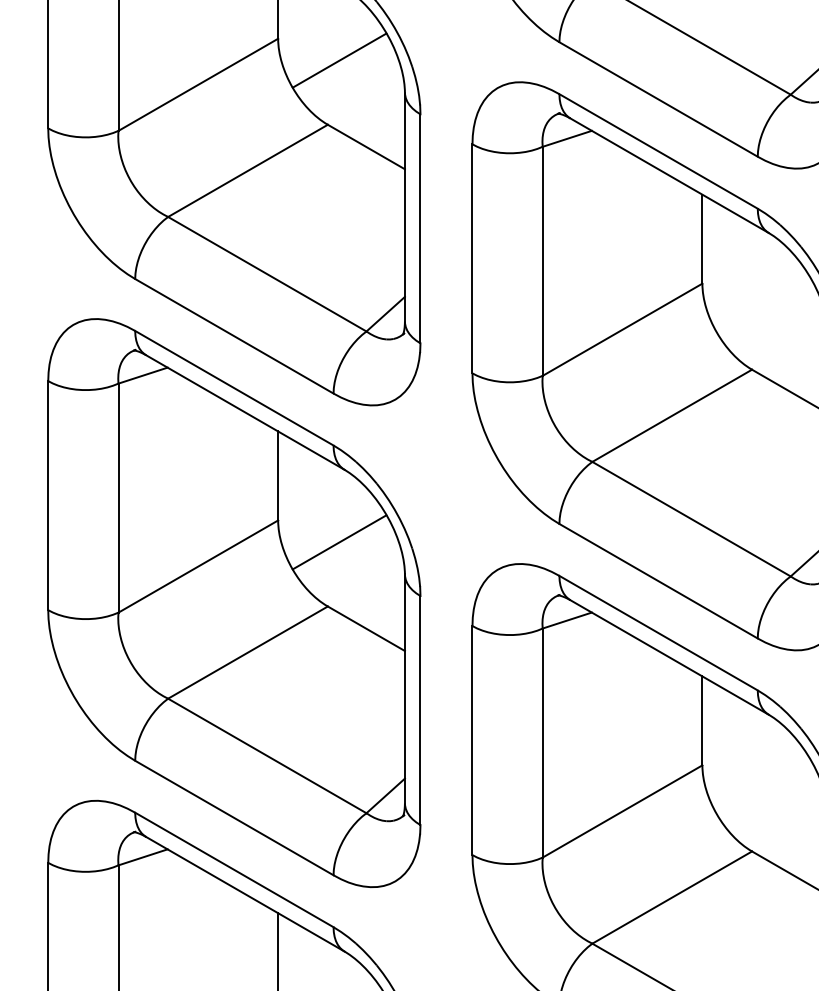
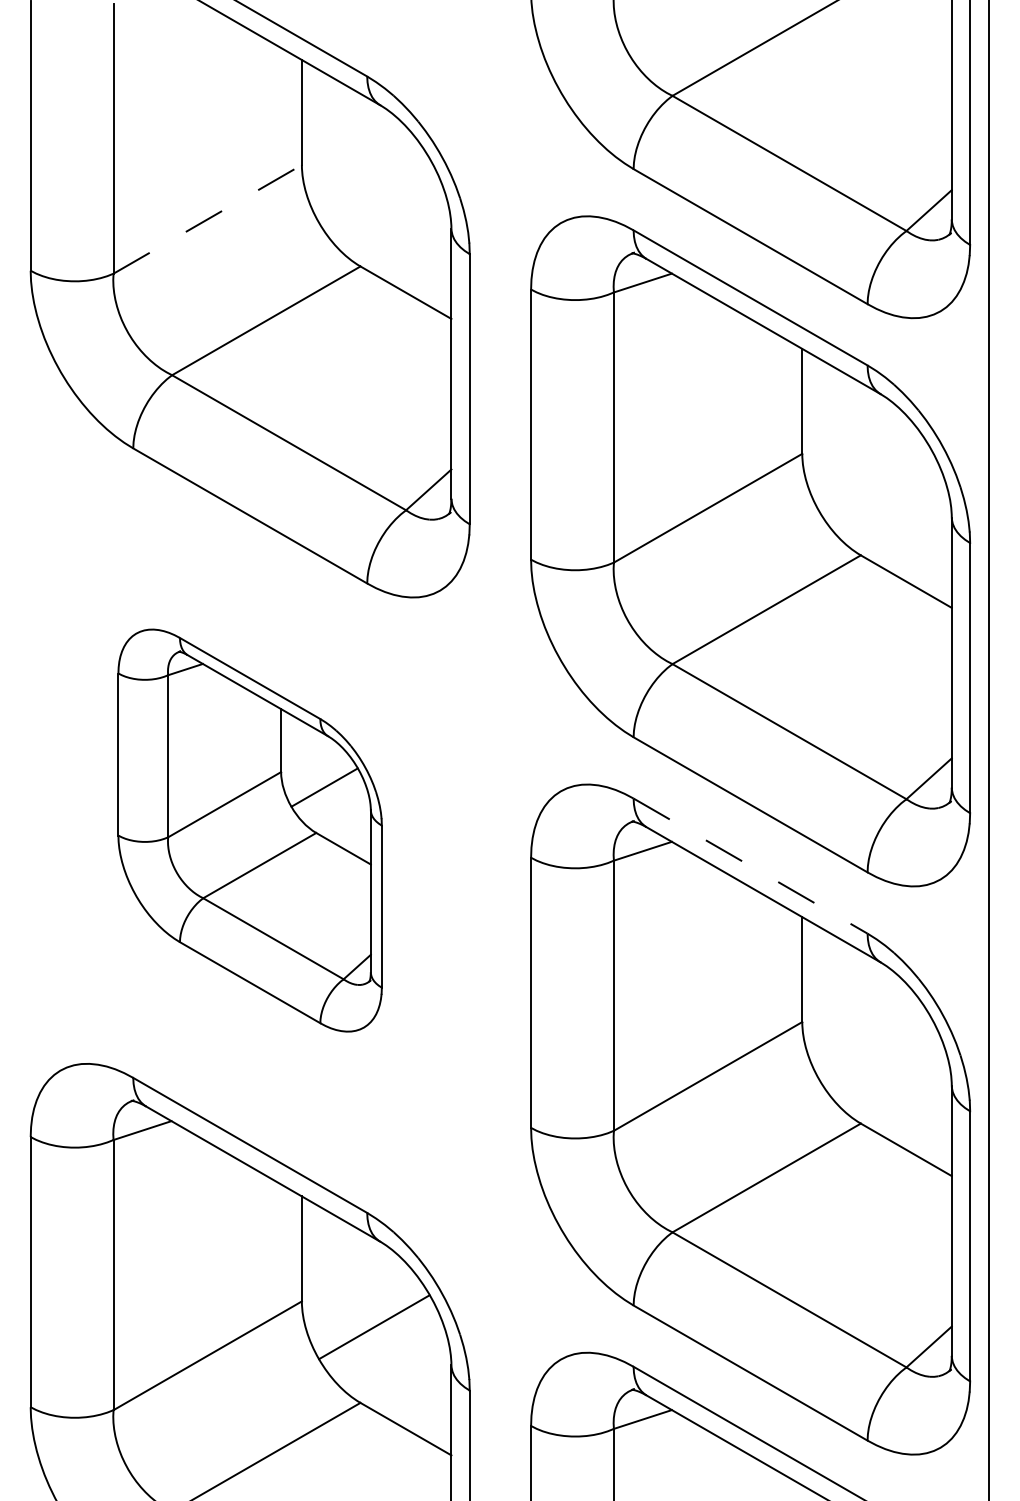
line: (339, 60) -> (374, 190), removed
line: (198, 84) -> (207, 219), solid -> dashed
part: (233, 602) -> (249, 830), size x0.6
line: (659, 633) -> (751, 866), solid -> dashed

